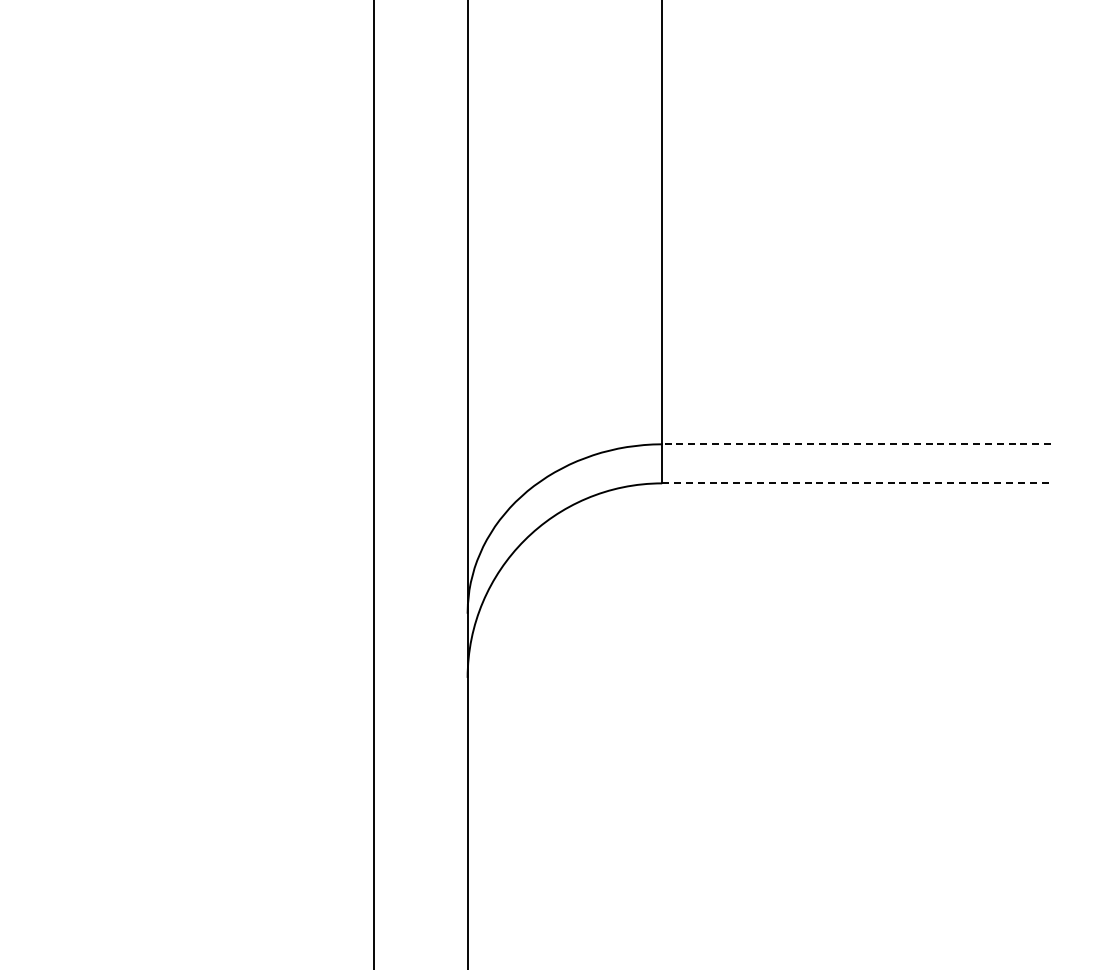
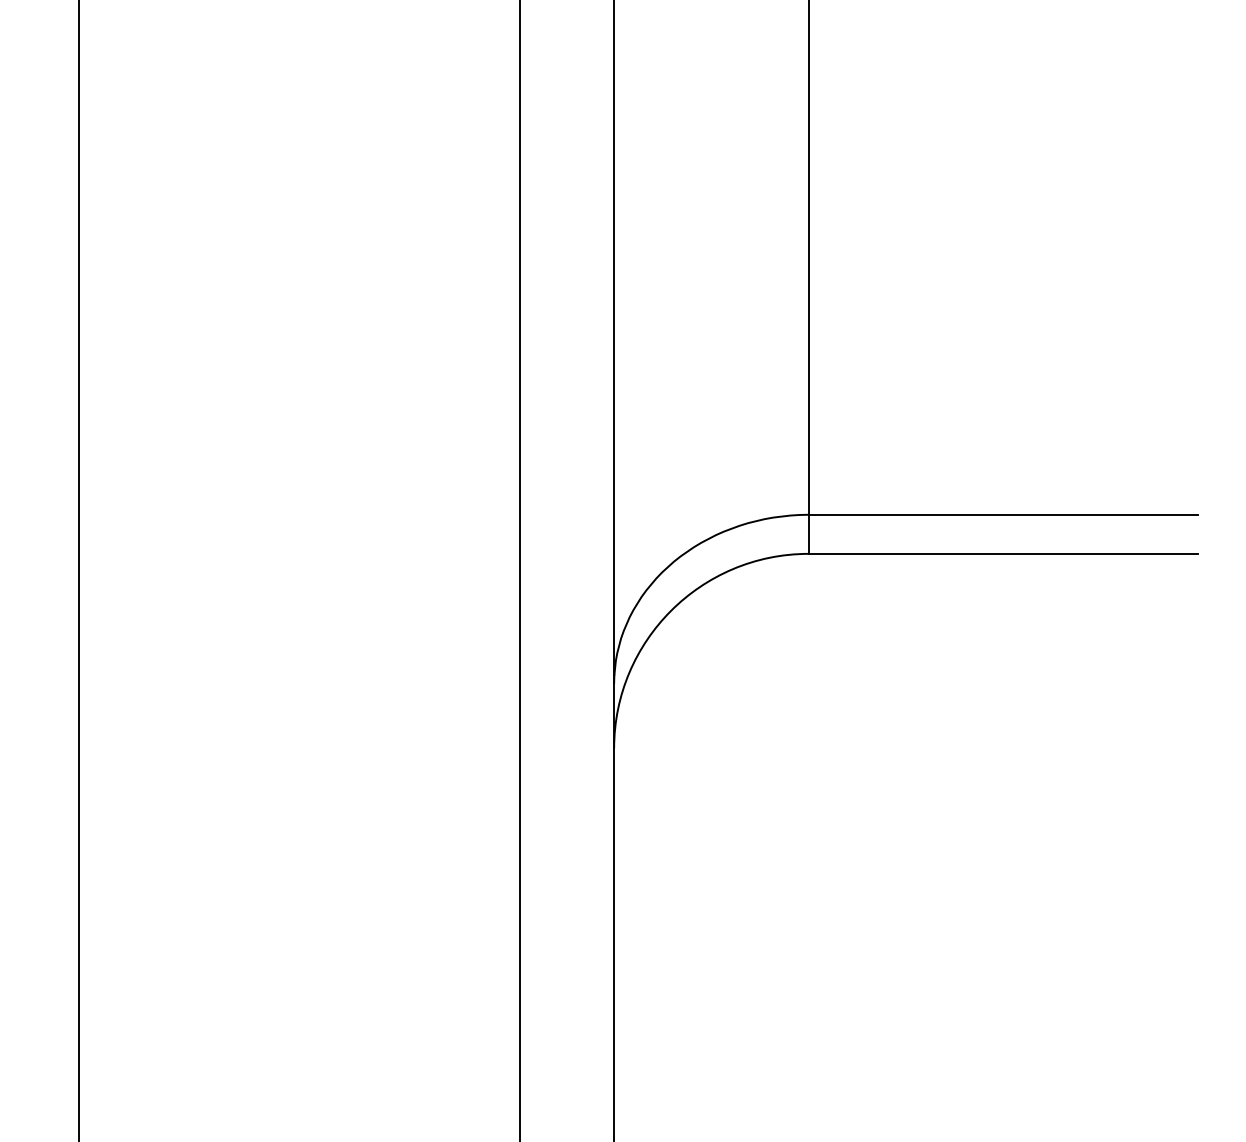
line: (856, 444) -> (1002, 514), dashed -> solid
line: (857, 483) -> (1003, 553), dashed -> solid

